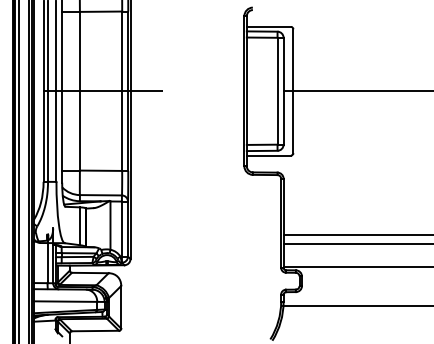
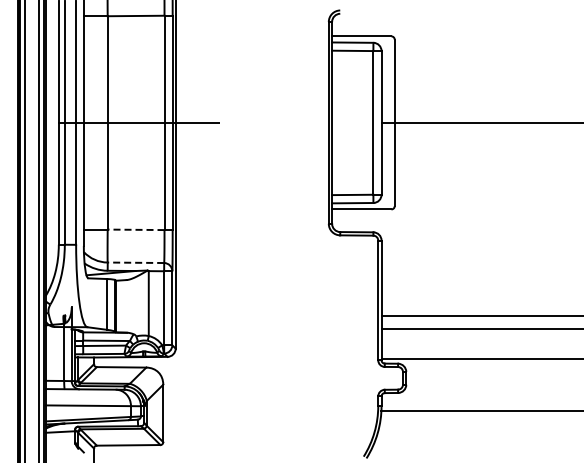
line: (100, 170) -> (135, 229), solid -> dashed
line: (100, 195) -> (135, 262), solid -> dashed

